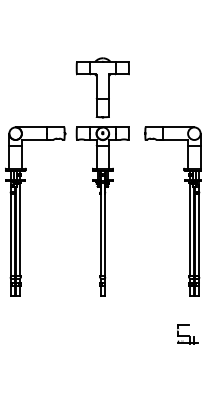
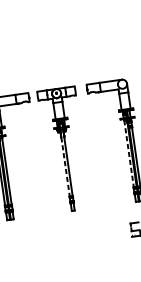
part: (102, 87) -> (51, 60), removed
line: (100, 229) -> (64, 162), solid -> dashed
line: (189, 229) -> (128, 153), solid -> dashed

